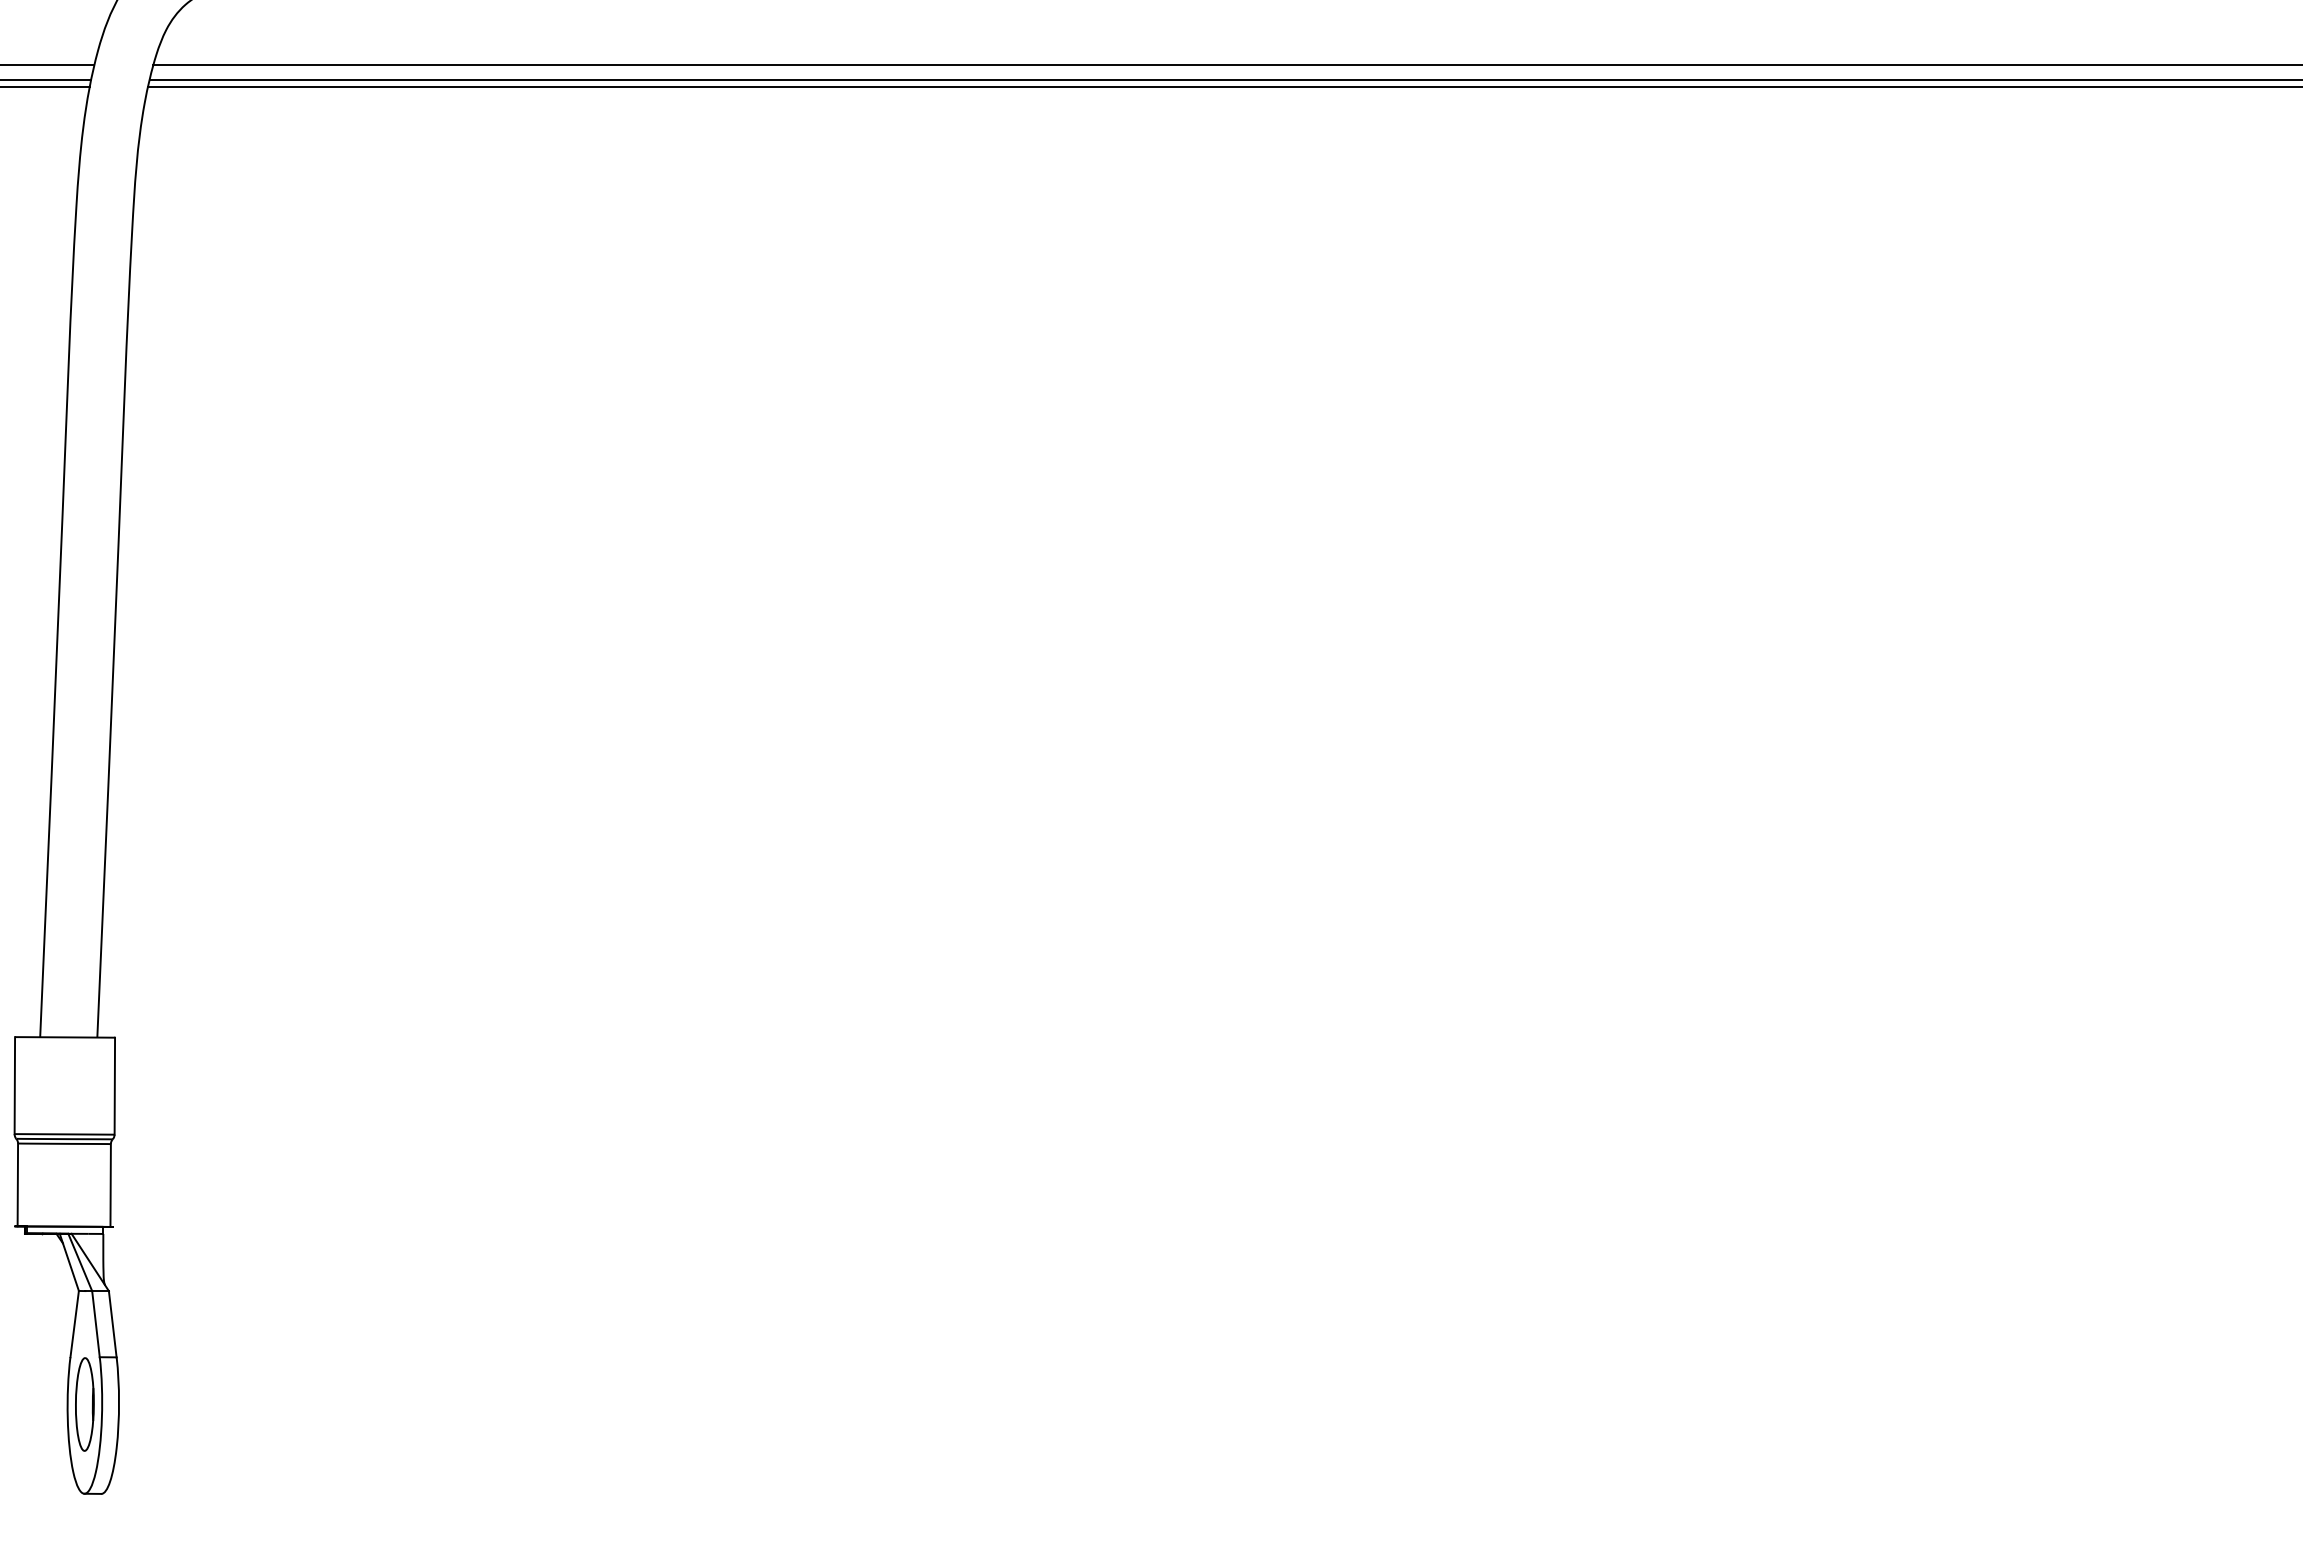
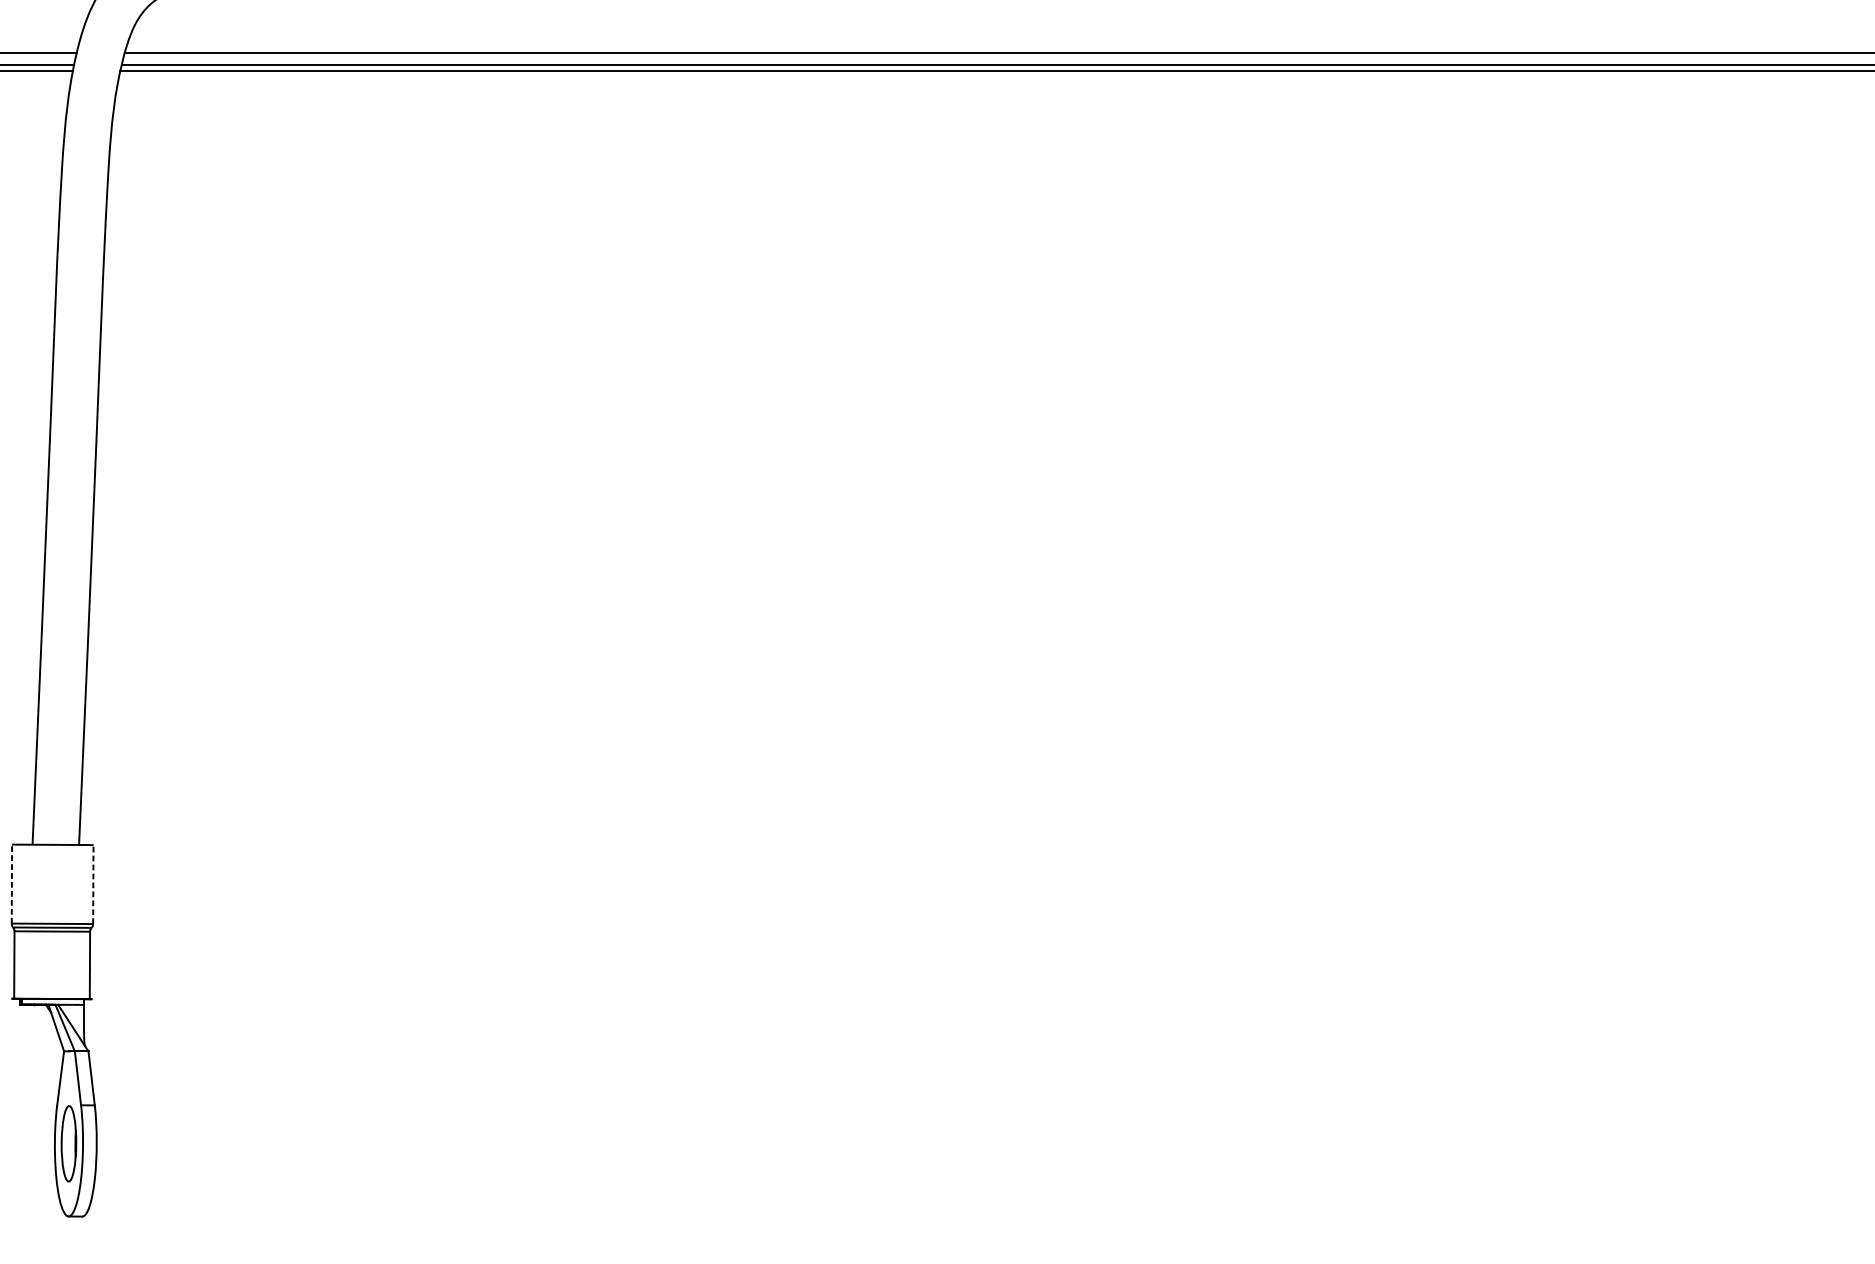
line: (14, 1085) -> (11, 884), solid -> dashed
line: (114, 1085) -> (93, 884), solid -> dashed

